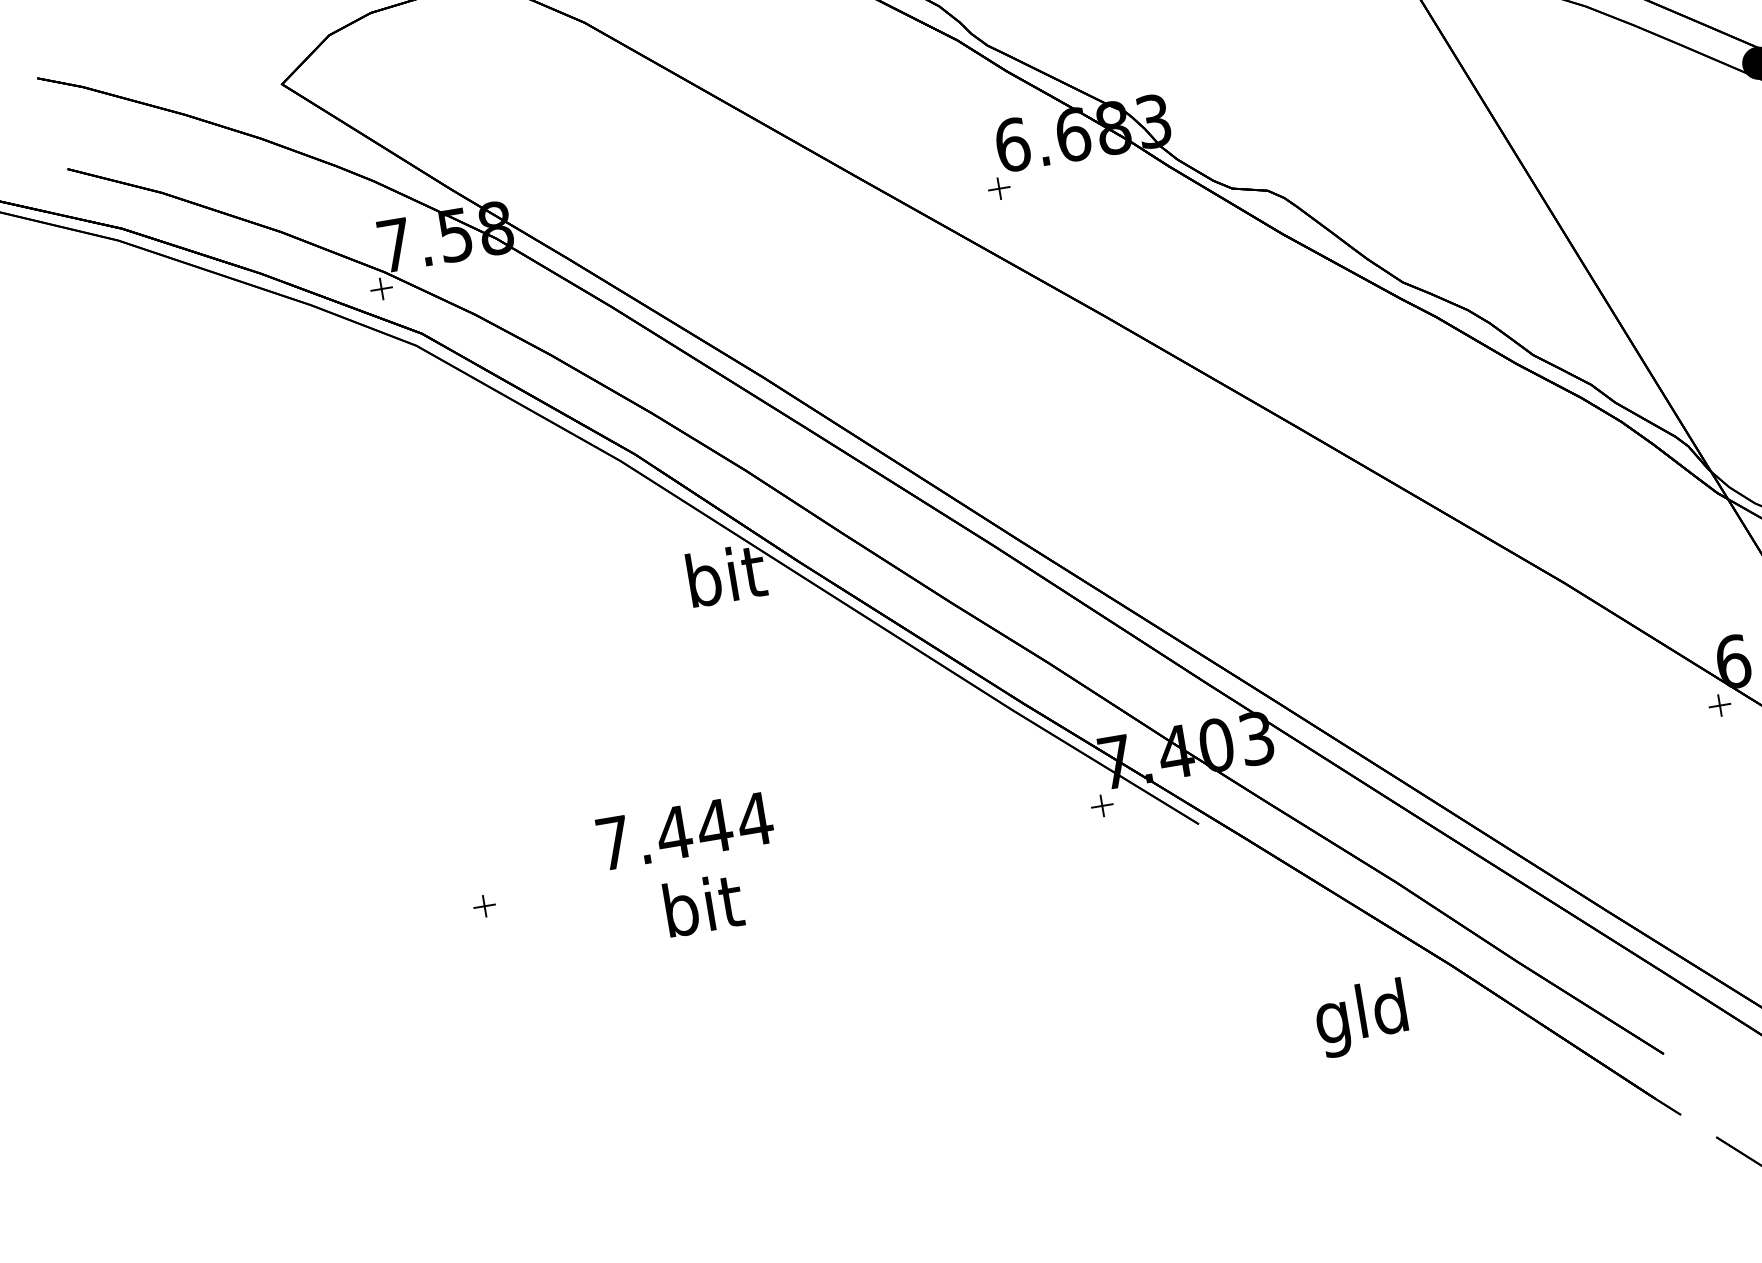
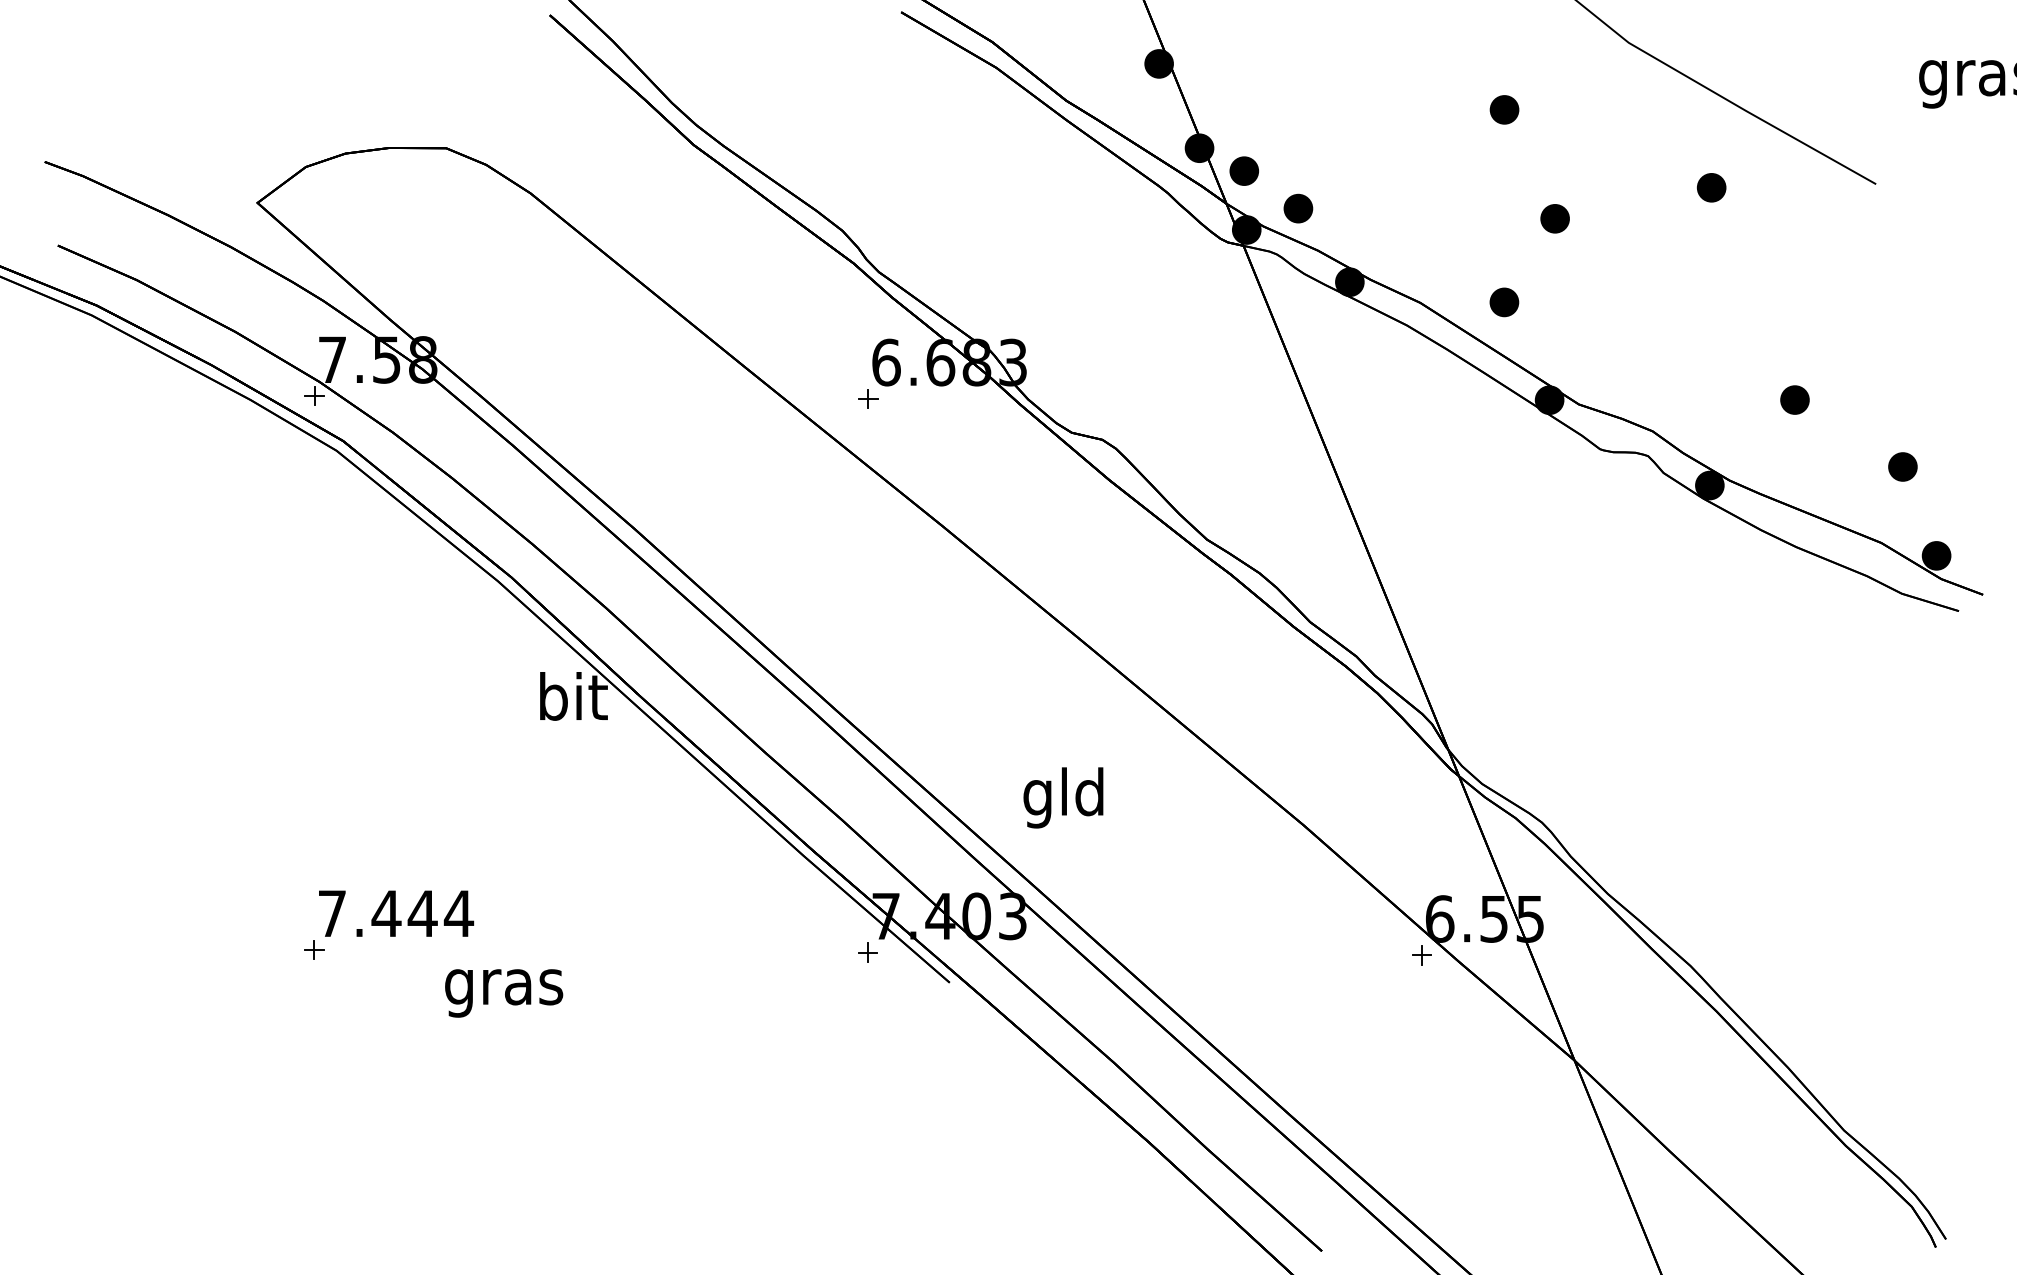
text: (685, 830) -> (396, 913), moved
text: (703, 911) -> (504, 986), bit -> gras
text: (1361, 1017) -> (1063, 797), moved

